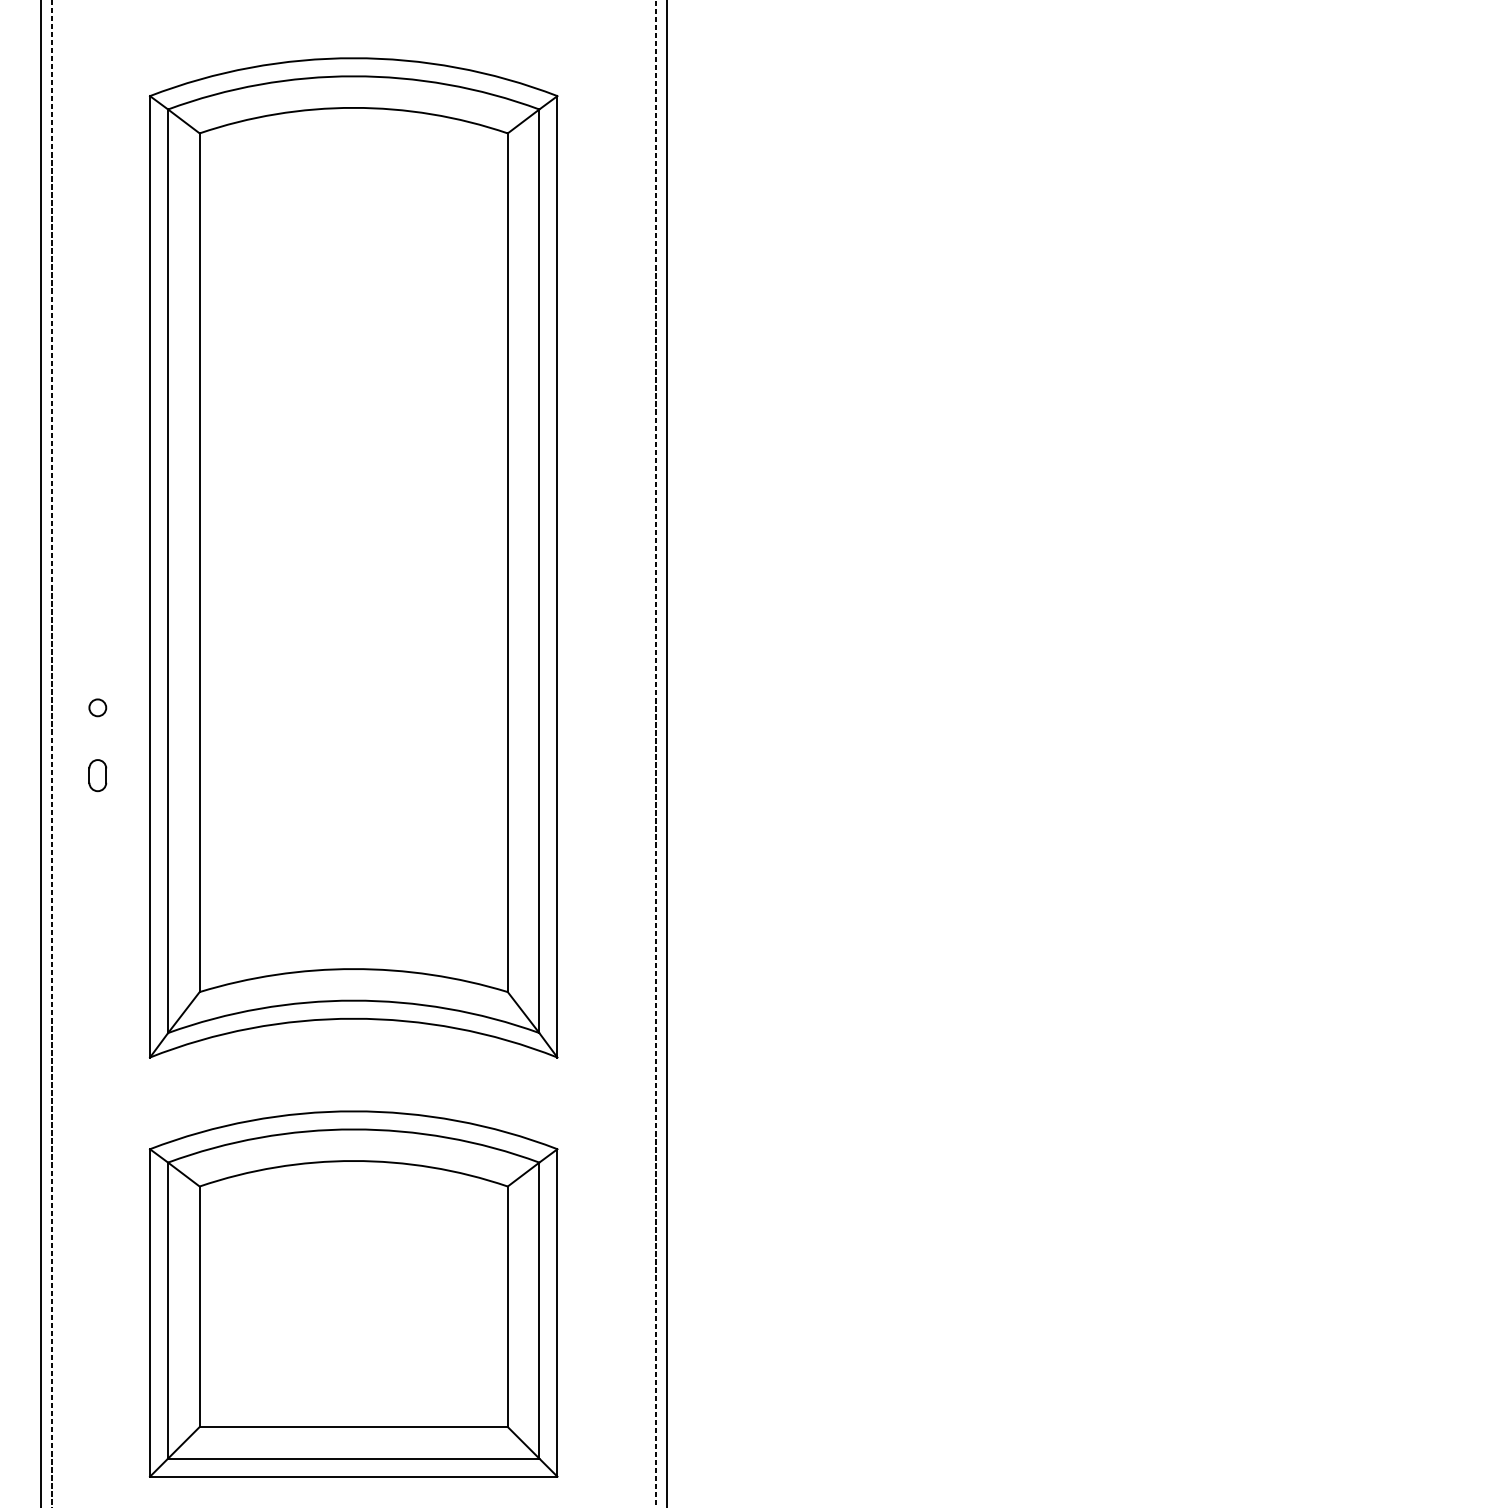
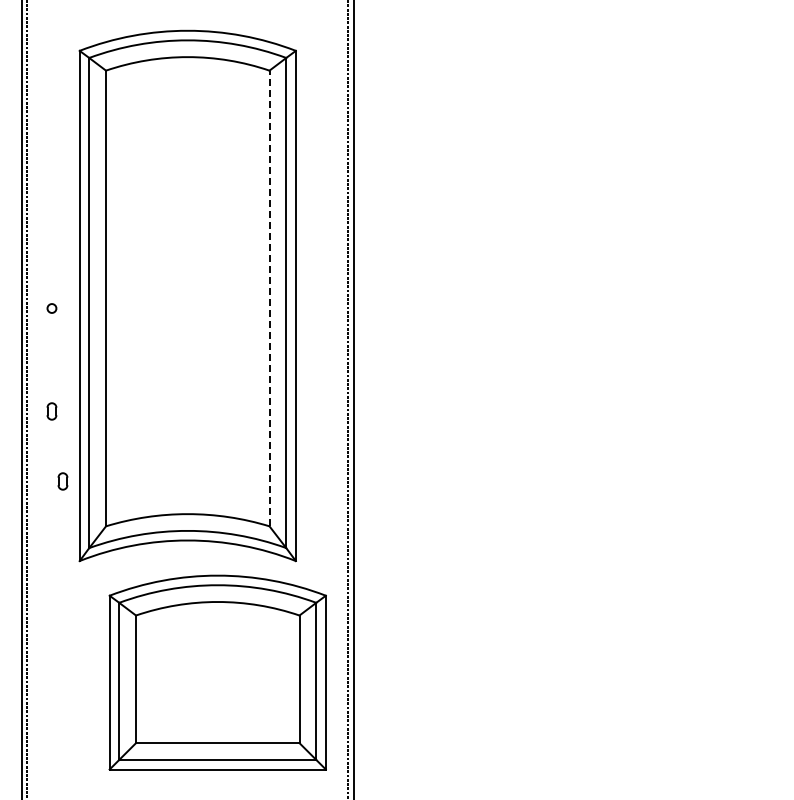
line: (507, 562) -> (269, 298), solid -> dashed
circle: (96, 707) -> (51, 308), moved
part: (117, 907) -> (62, 481), added
part: (353, 1293) -> (217, 672), moved

